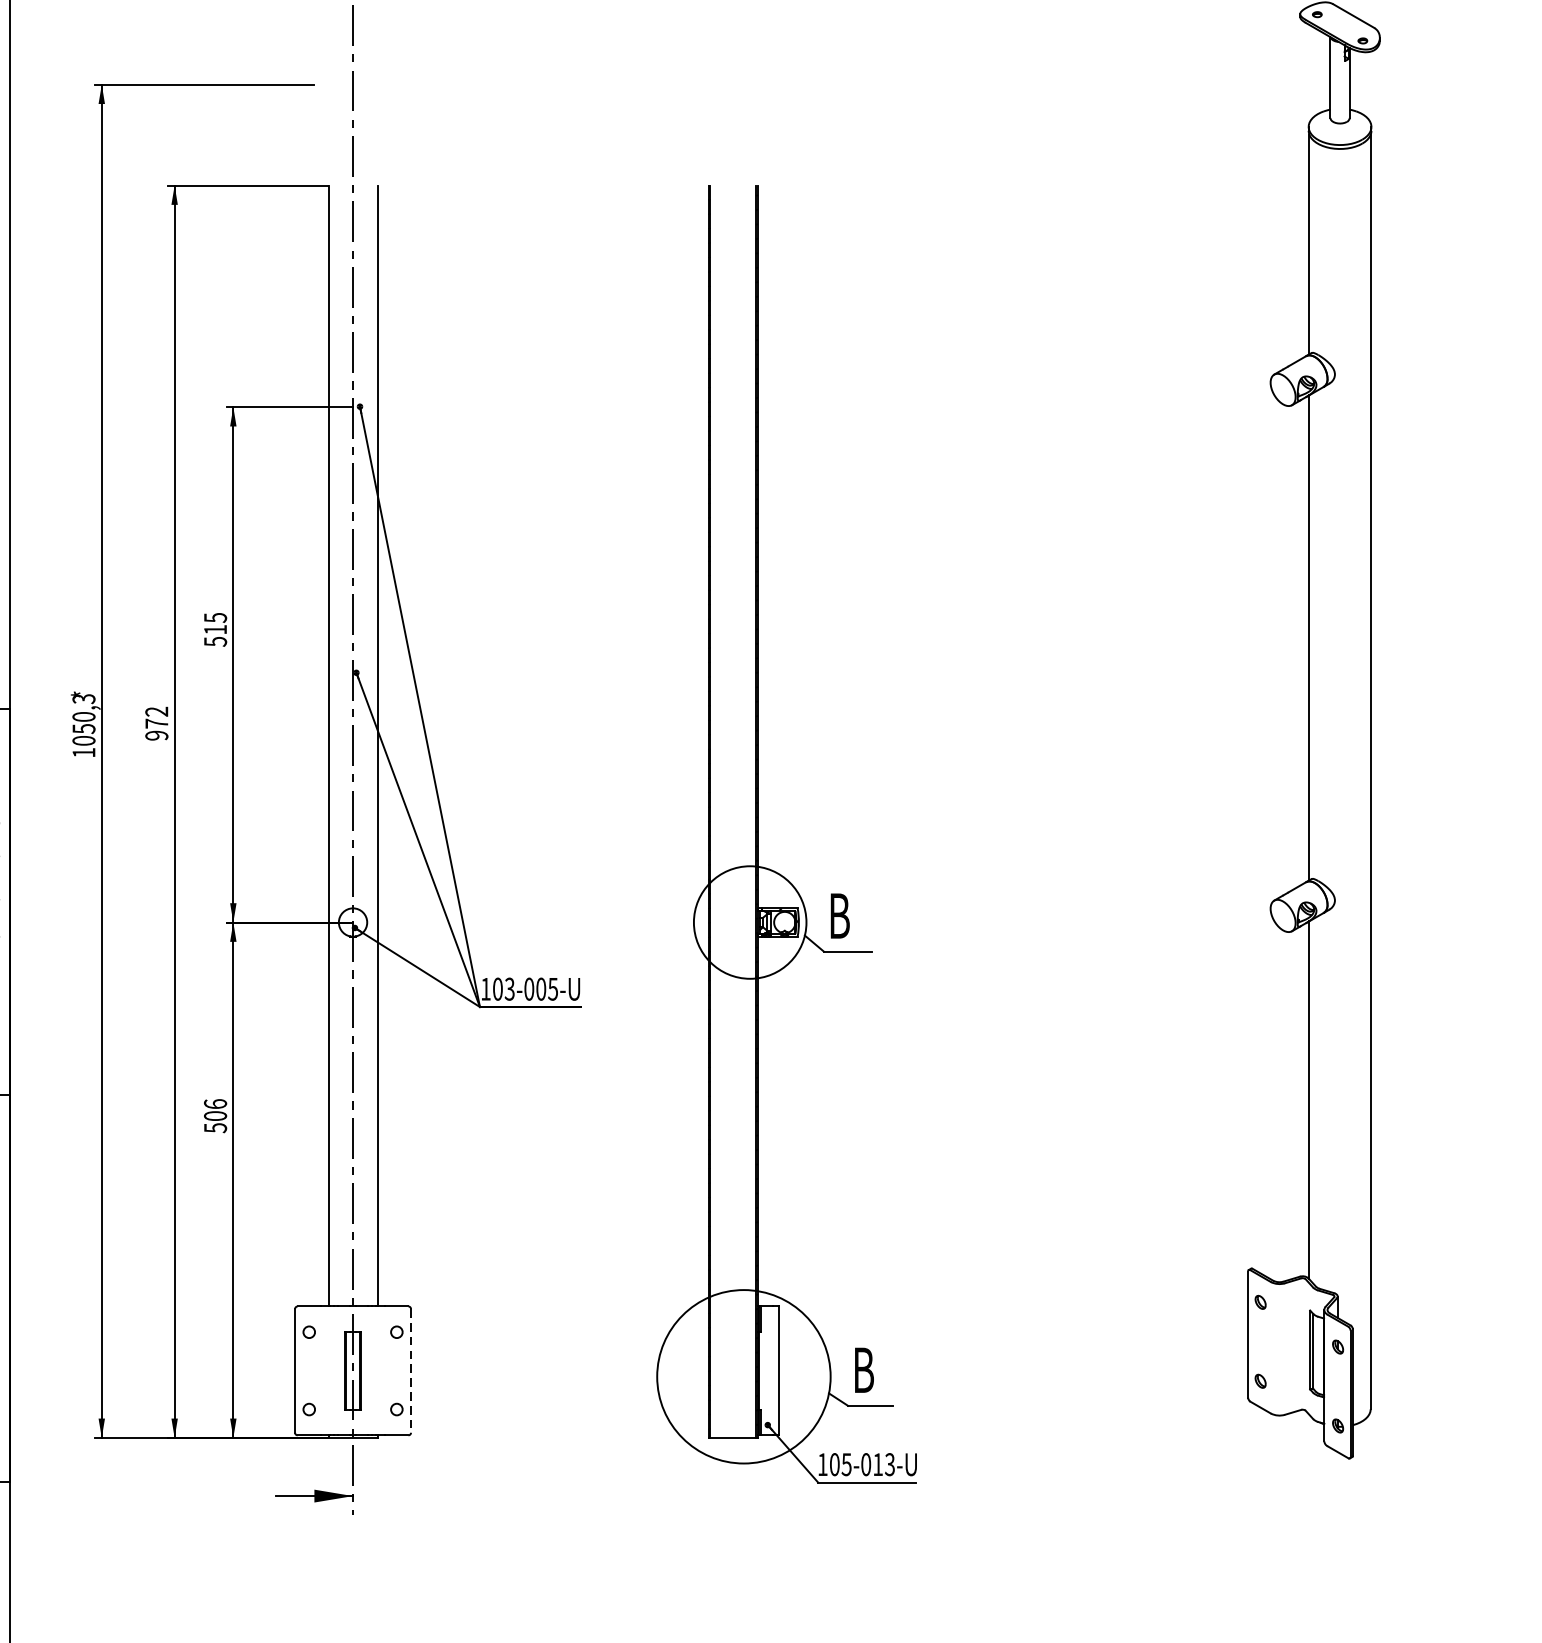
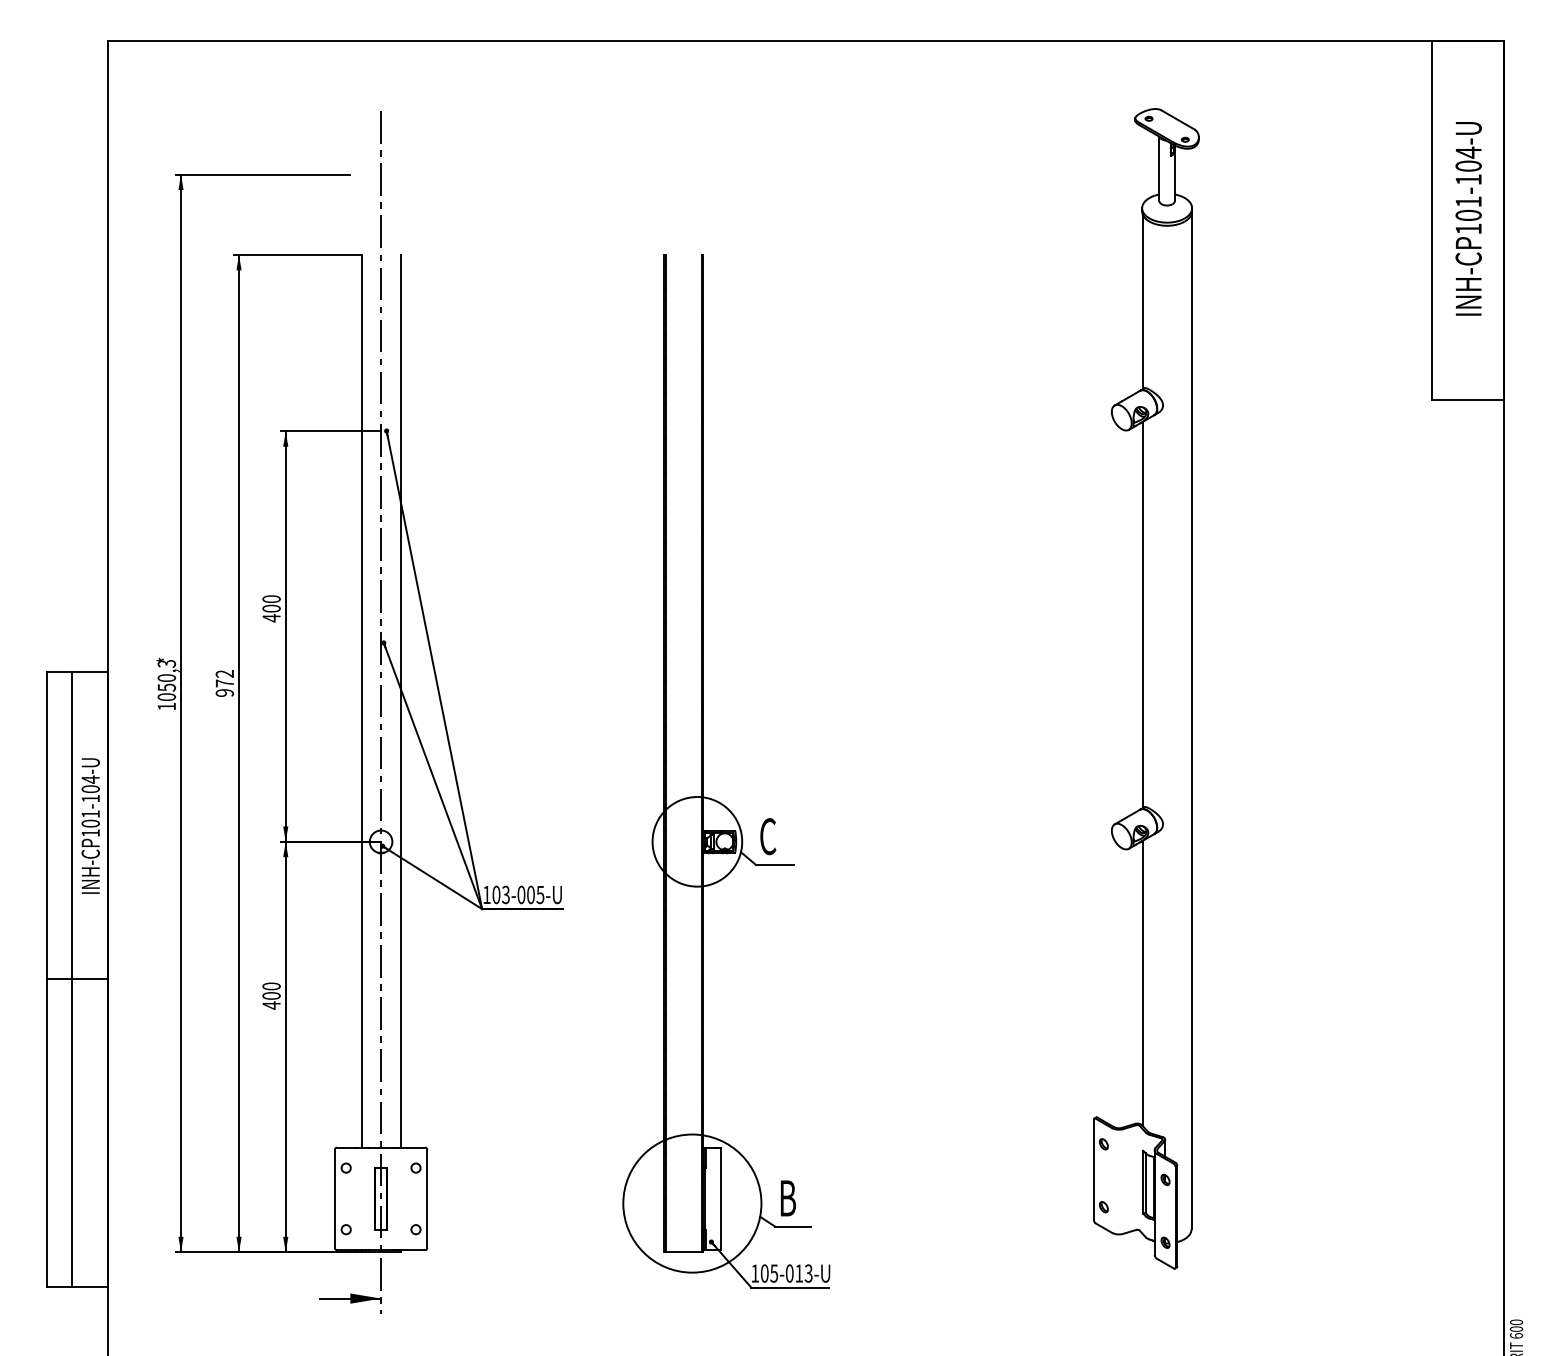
text: (215, 629) -> (271, 608), 515 -> 400
text: (839, 915) -> (768, 836), B -> C
text: (215, 1115) -> (271, 995), 506 -> 400
line: (411, 1371) -> (427, 1199), dashed -> solid

